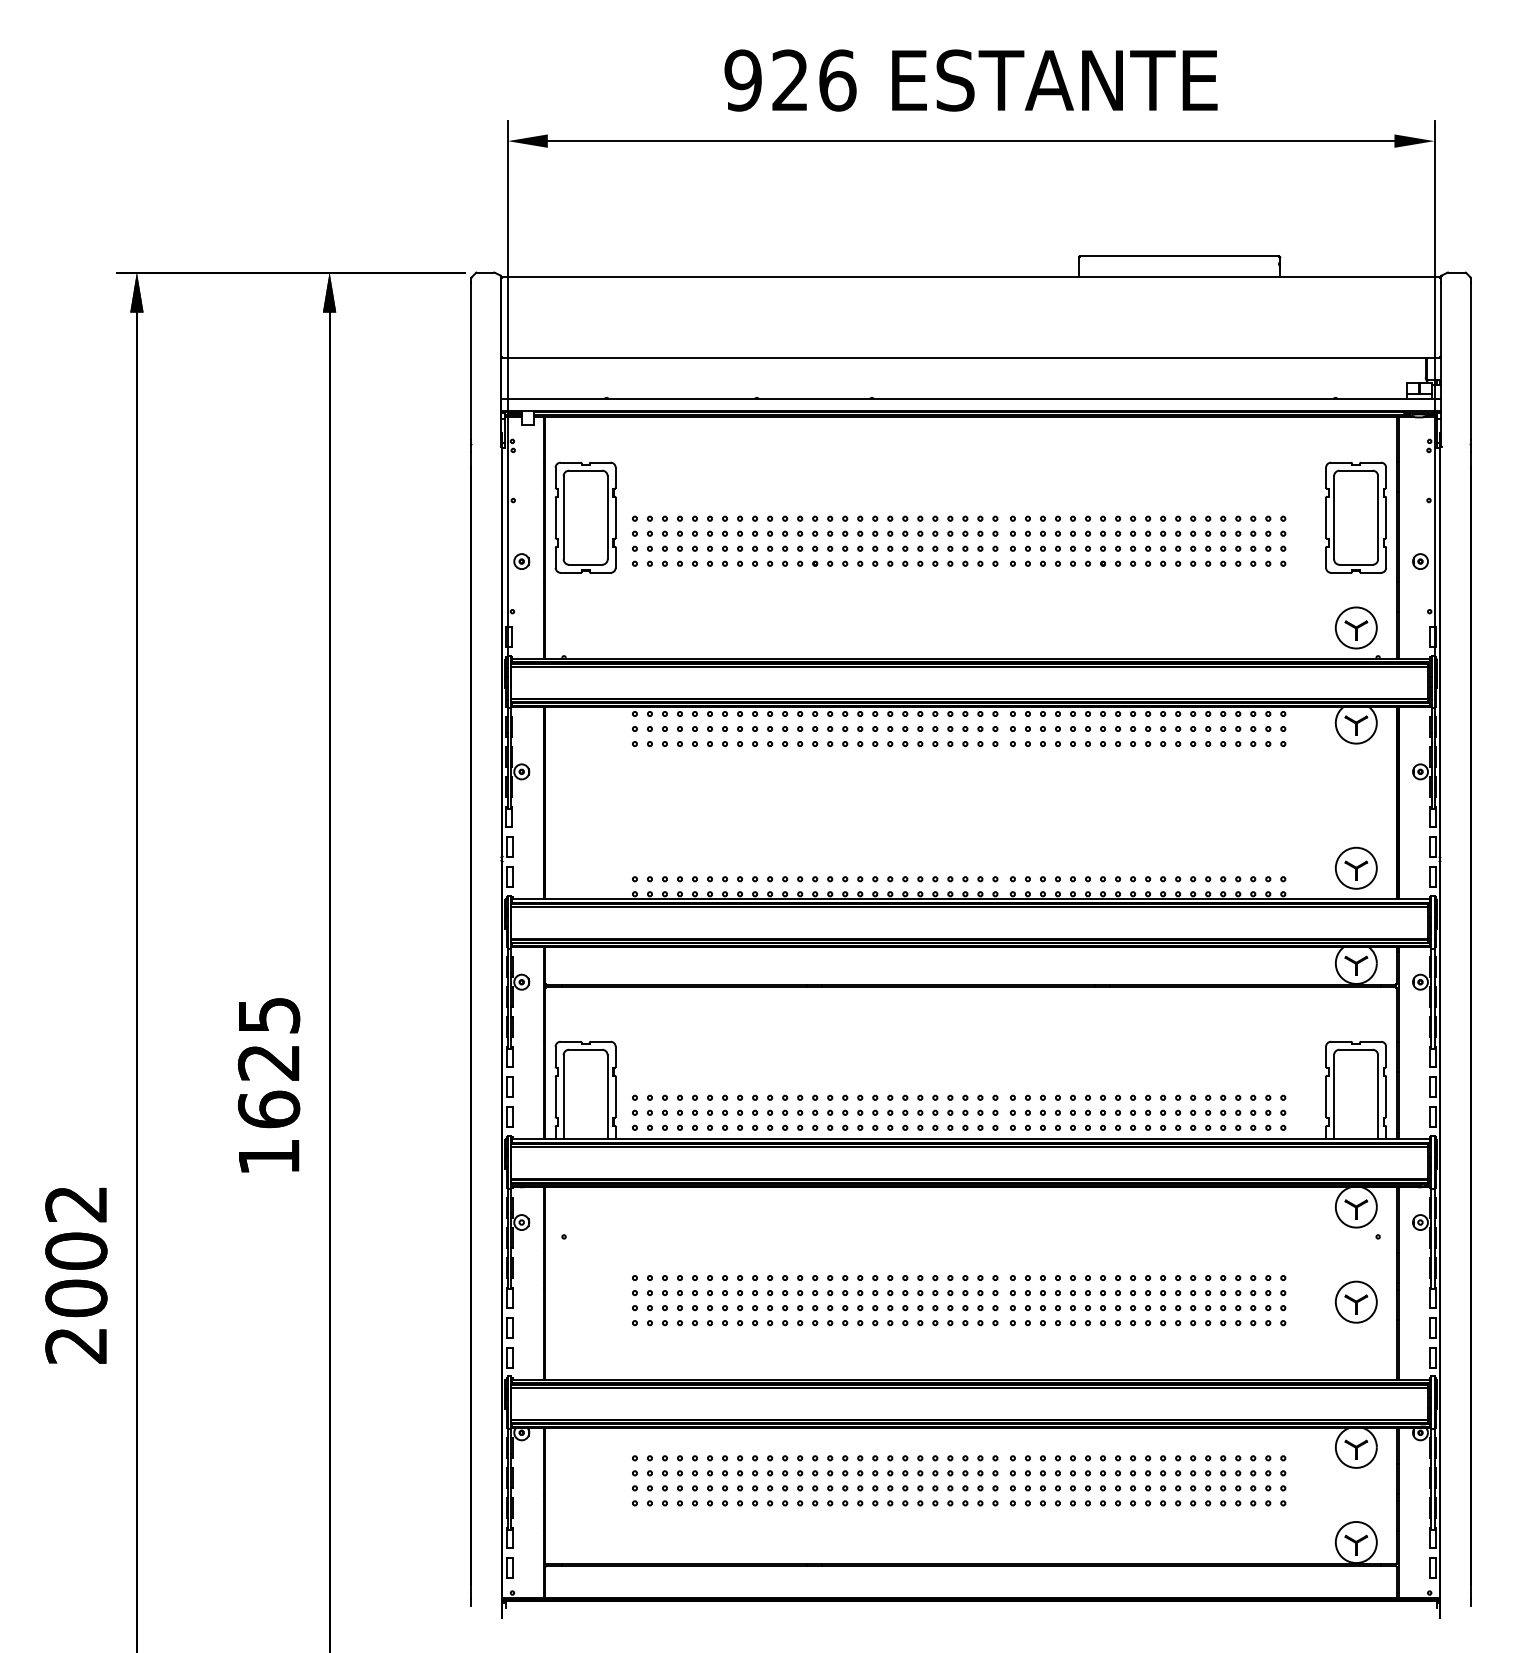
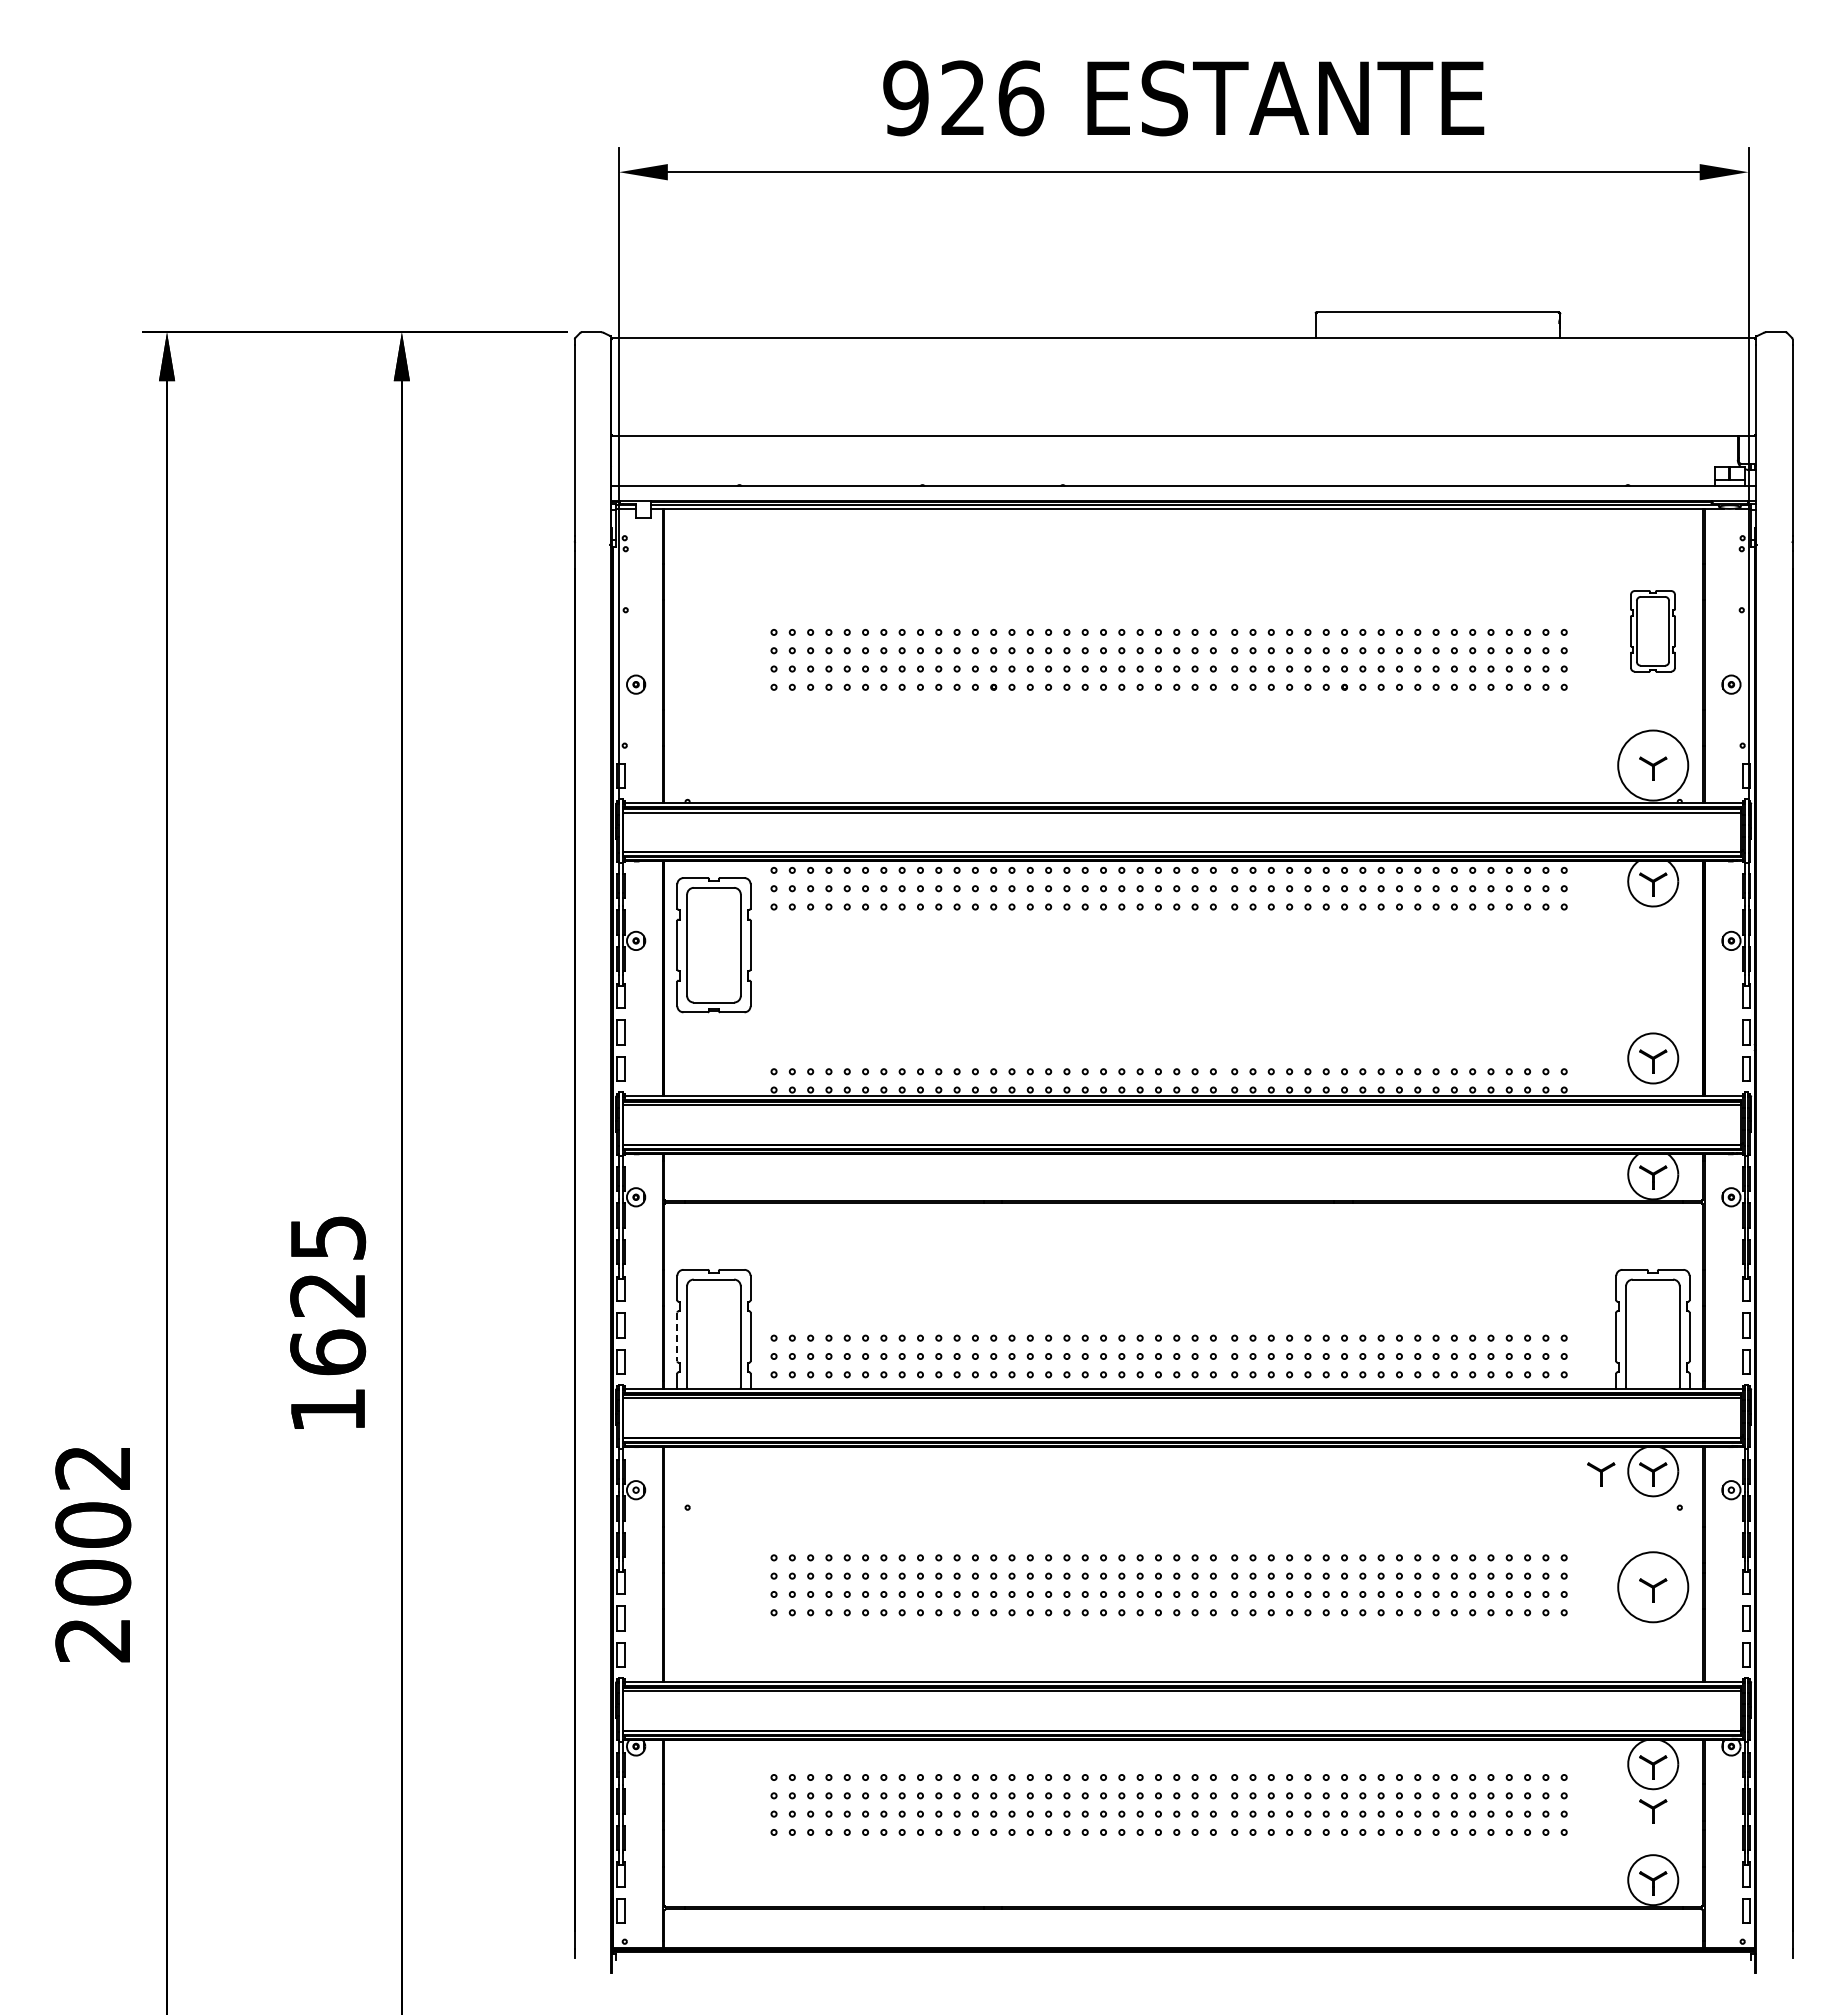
part: (585, 517) -> (713, 945), moved
part: (1355, 517) -> (1652, 631), size x0.6
circle: (1356, 627) -> (1653, 765), size x1.4
line: (555, 1097) -> (677, 1337), solid -> dashed
part: (1313, 1209) -> (1601, 1474), added
circle: (1356, 1302) -> (1653, 1587), size x1.4
part: (1356, 1486) -> (1653, 1811), added

